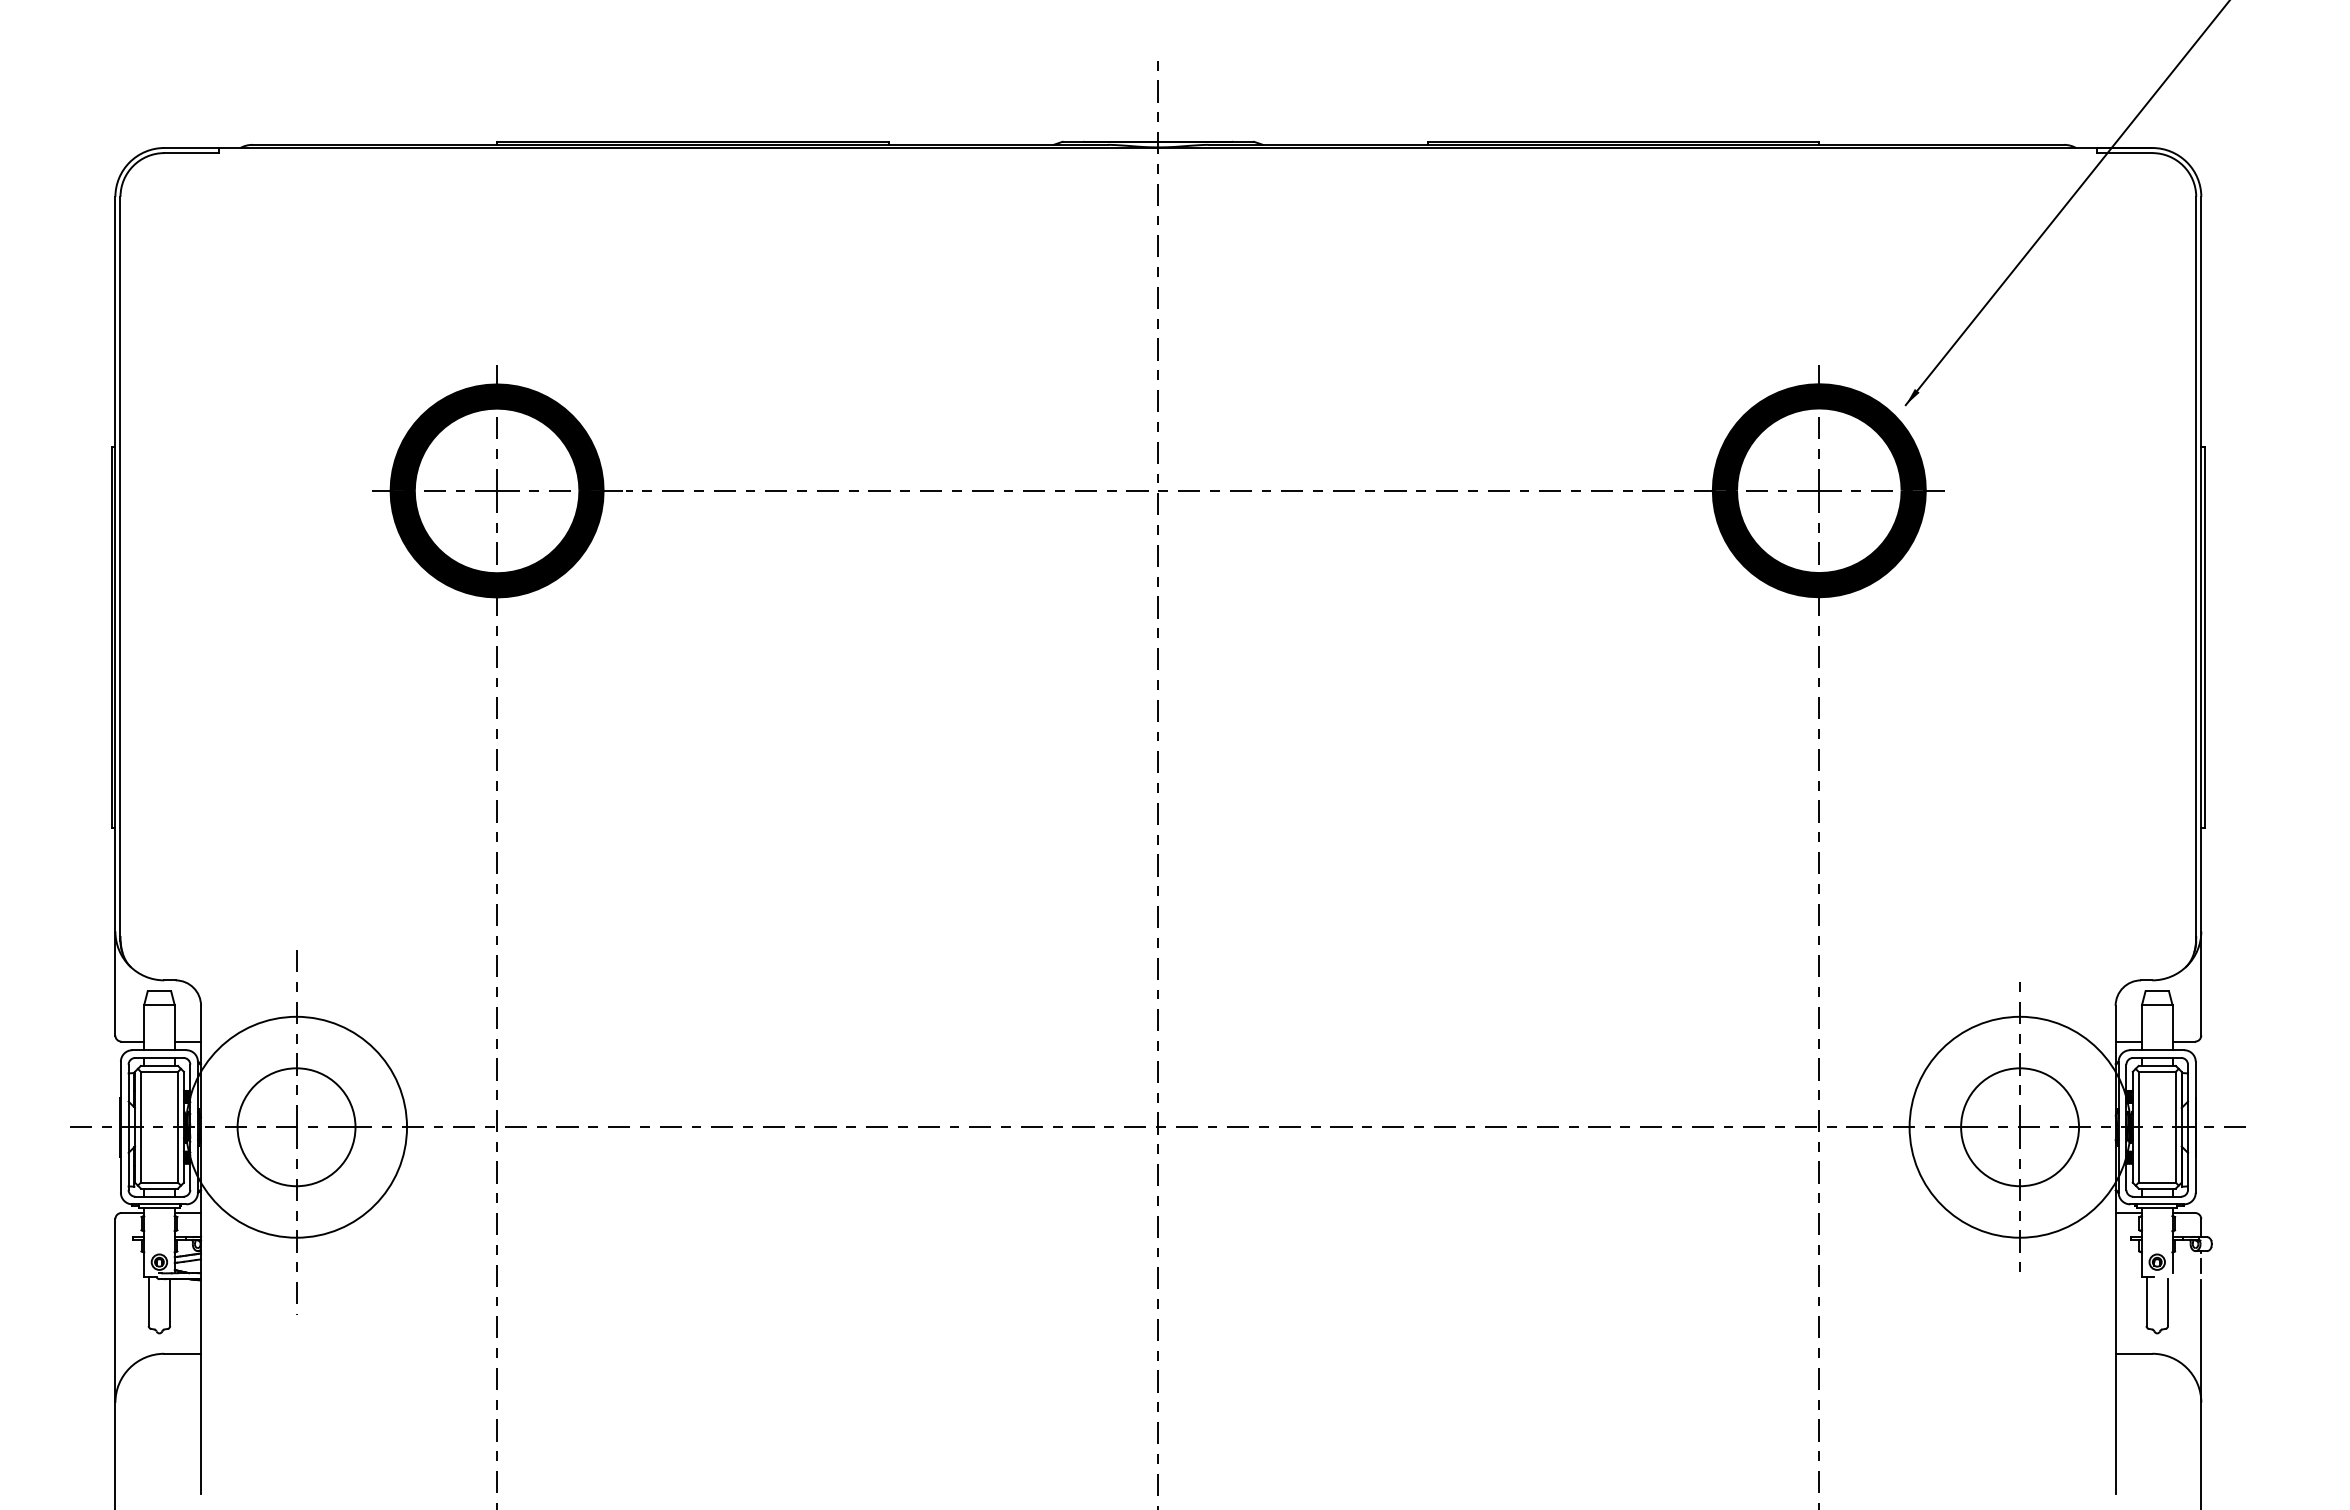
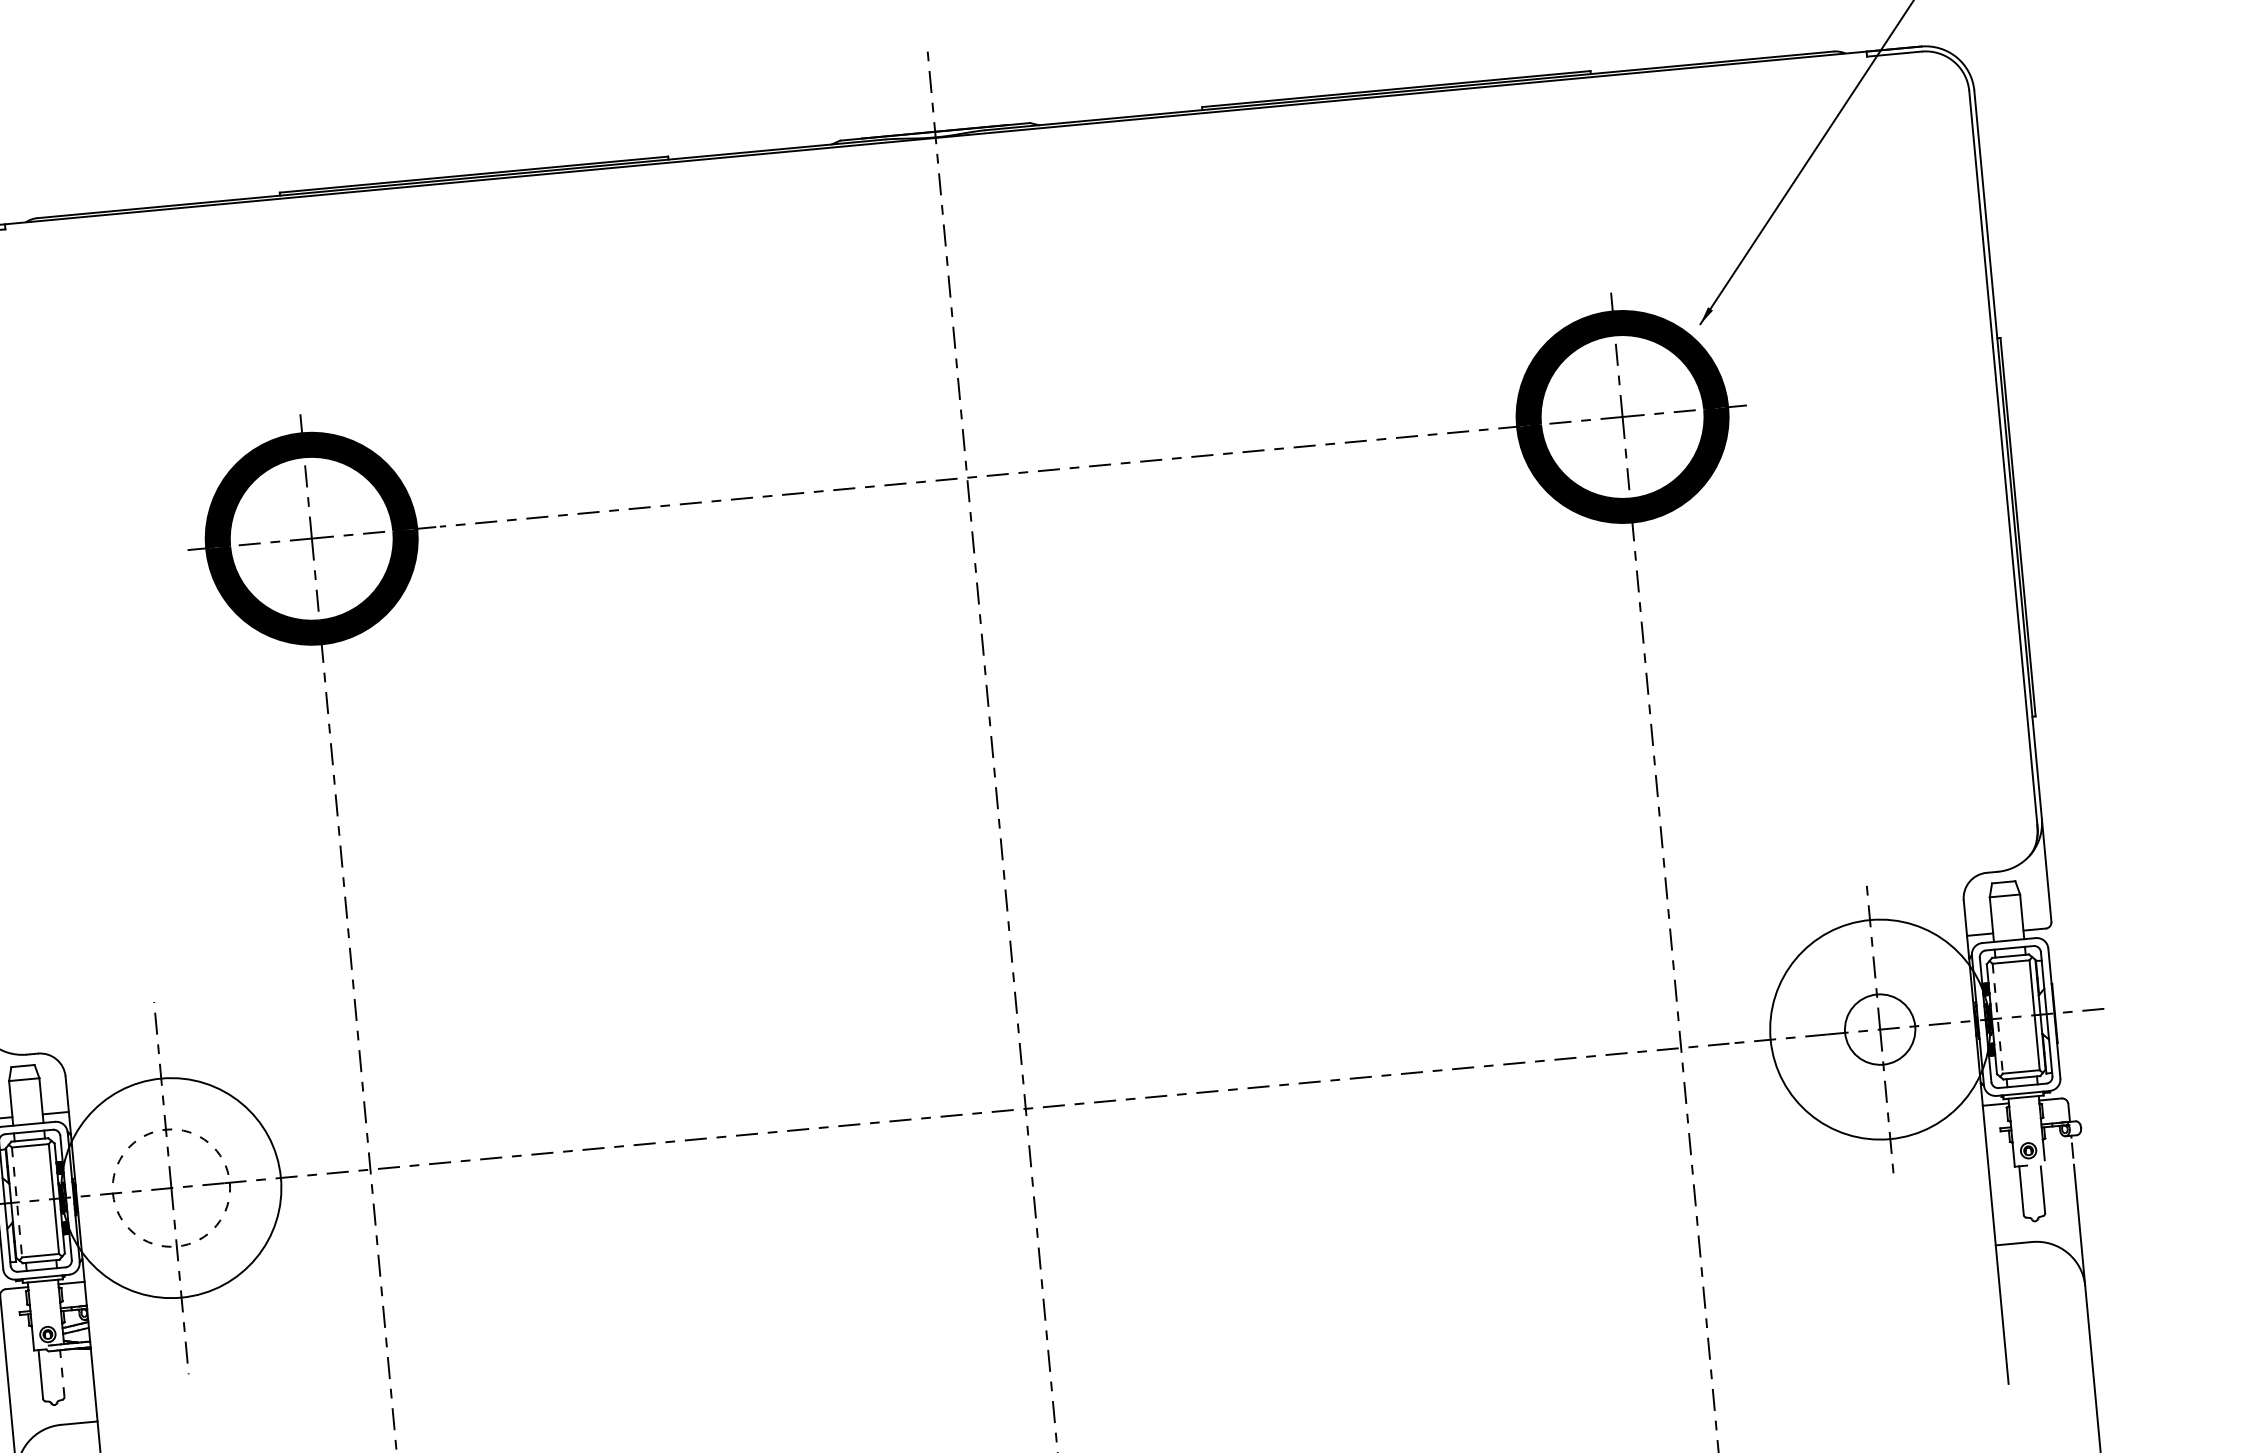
line: (140, 1127) -> (16, 1202), solid -> dashed
circle: (296, 1127) -> (171, 1188), solid -> dashed
circle: (2020, 1127) -> (1880, 1029), size x0.6
line: (2138, 1127) -> (1997, 1018), solid -> dashed
line: (170, 1302) -> (62, 1373), solid -> dashed

